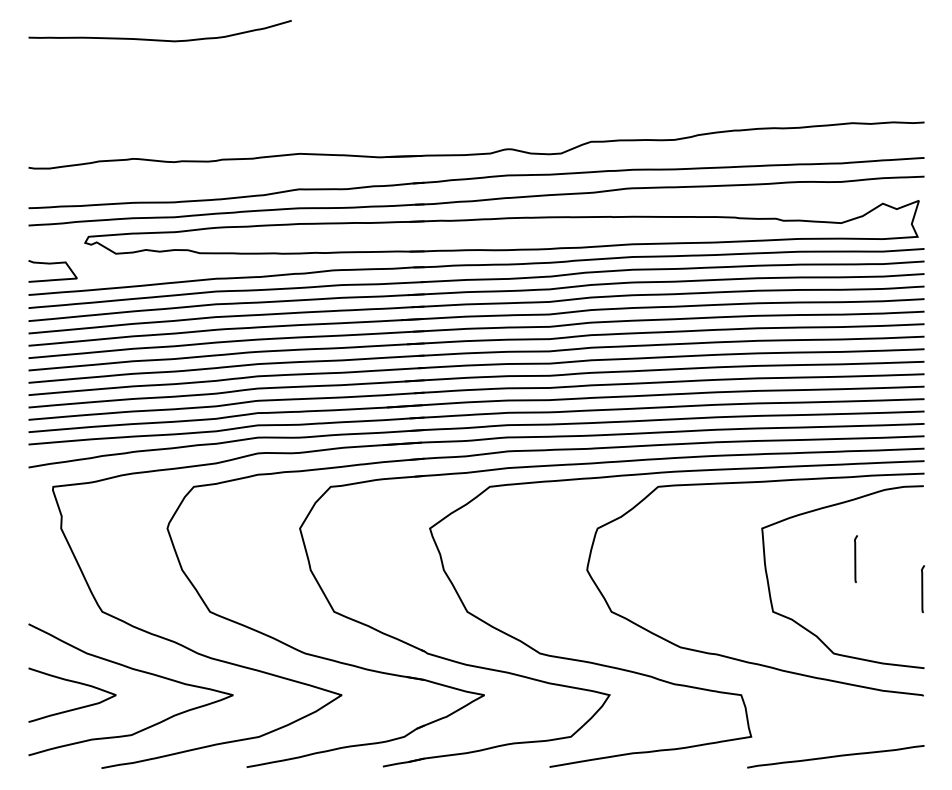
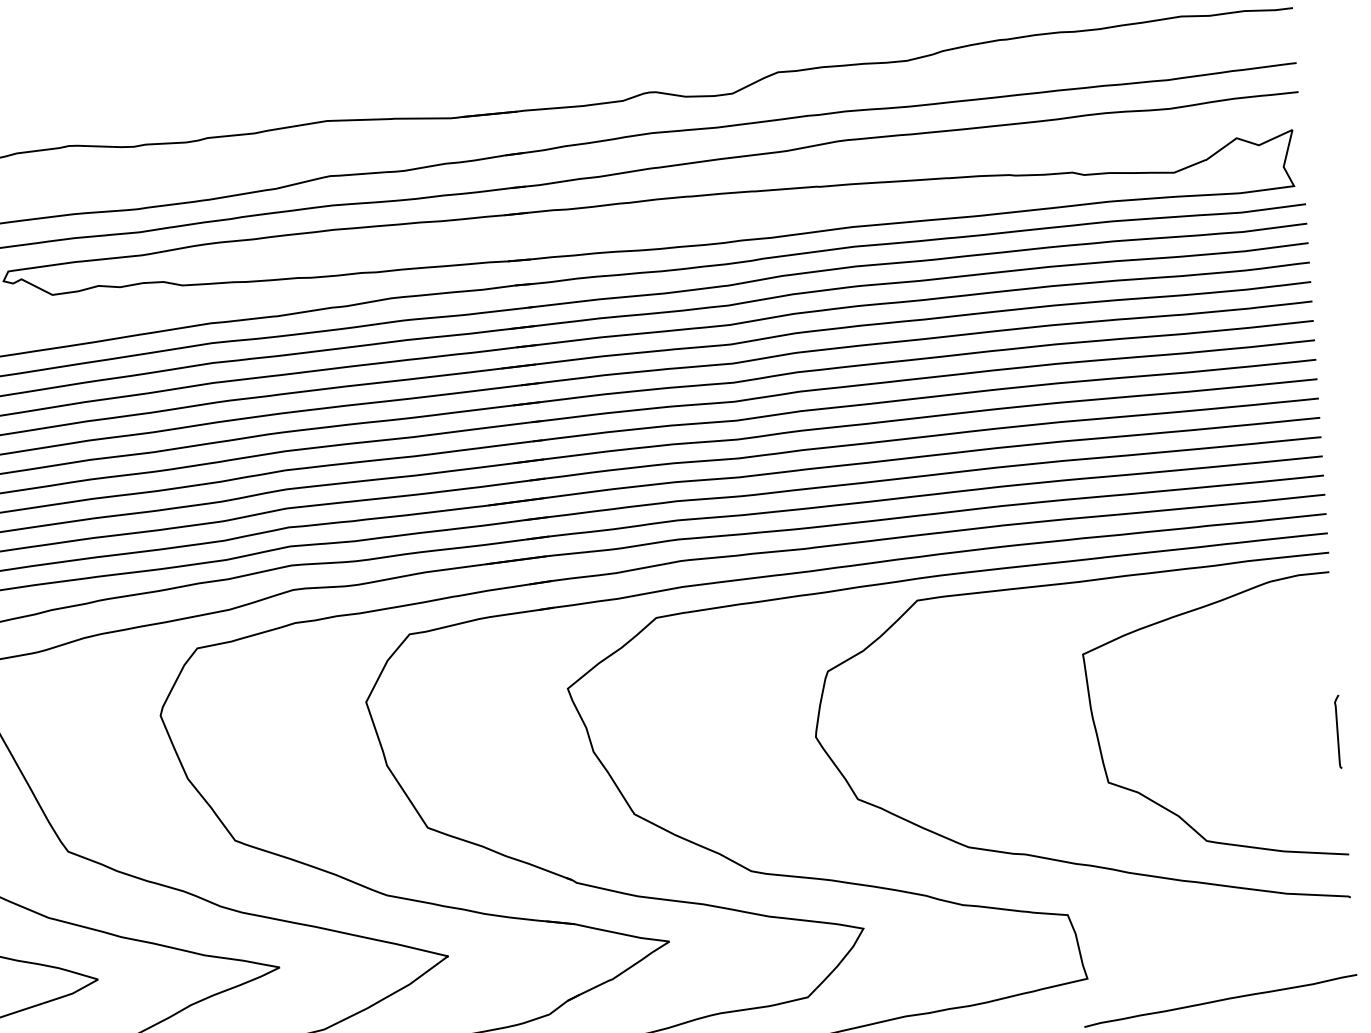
line: (855, 558) -> (1230, 691), removed

